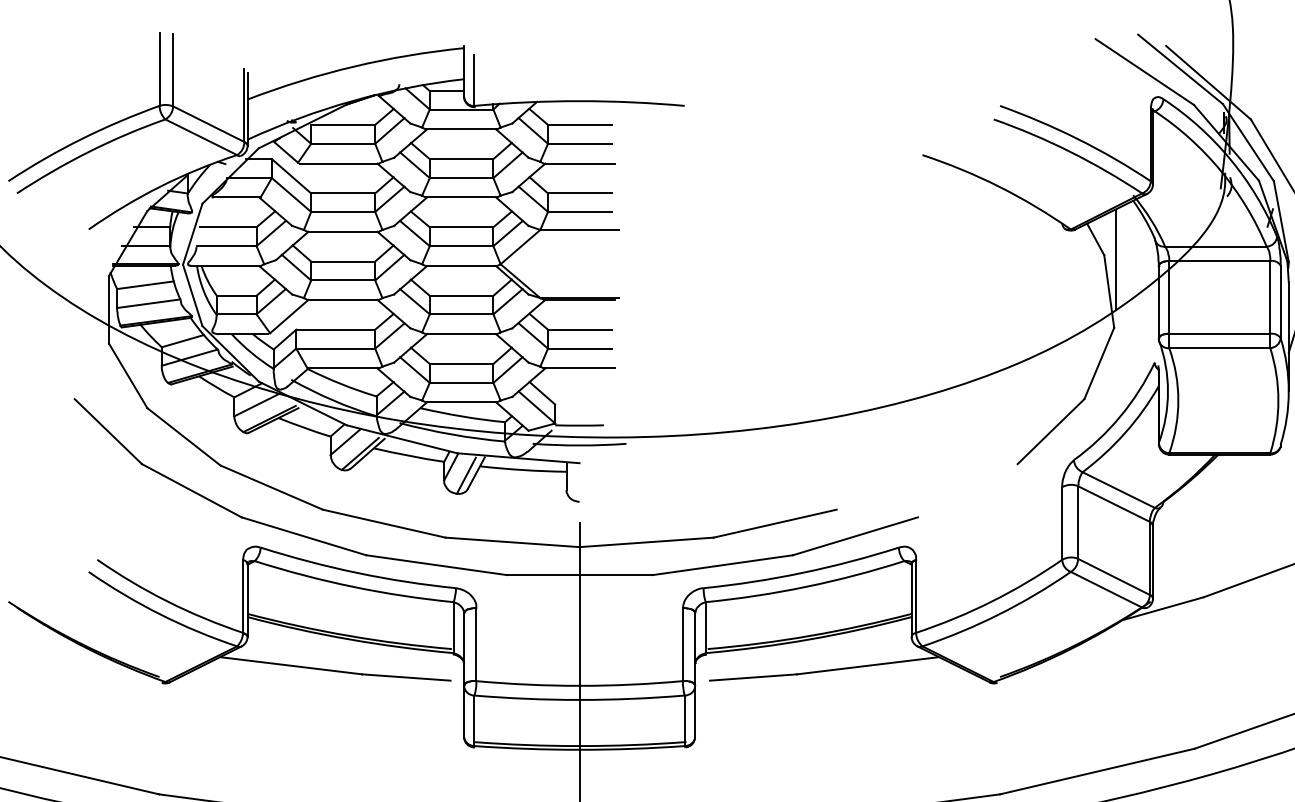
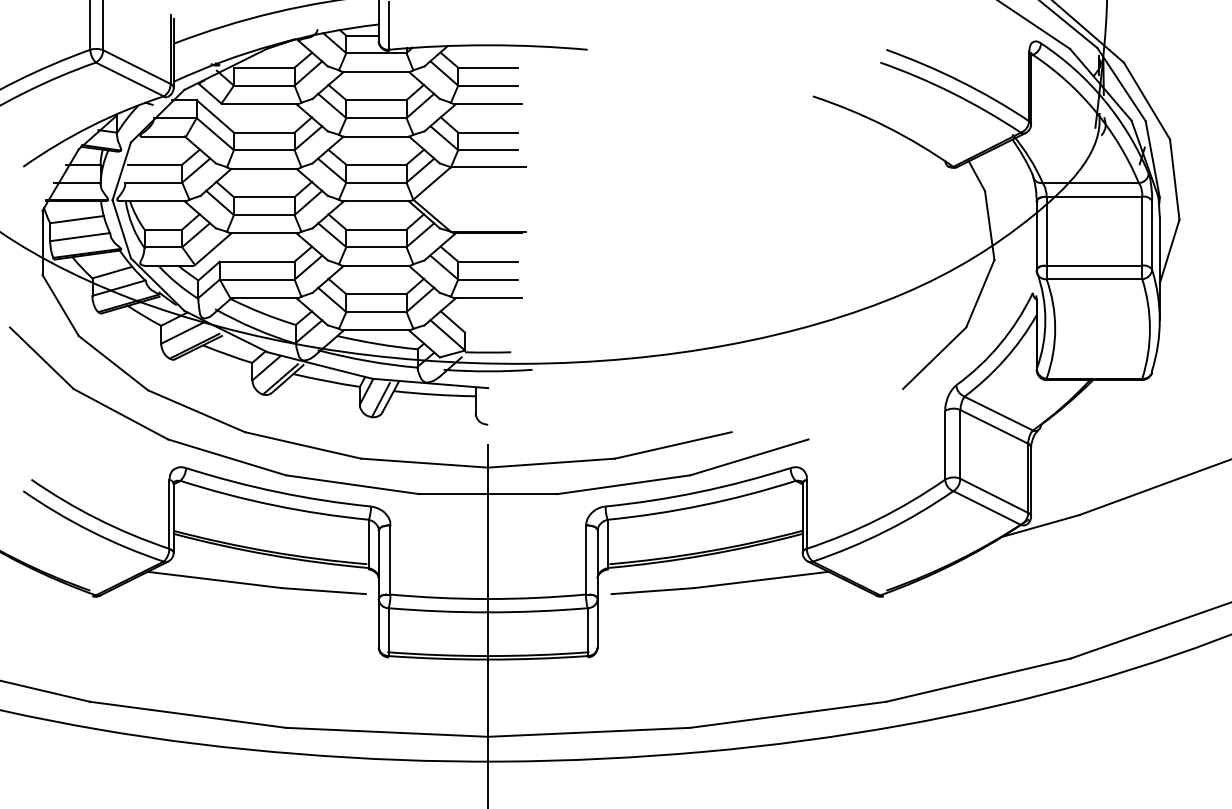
line: (1115, 259) -> (995, 195), removed

